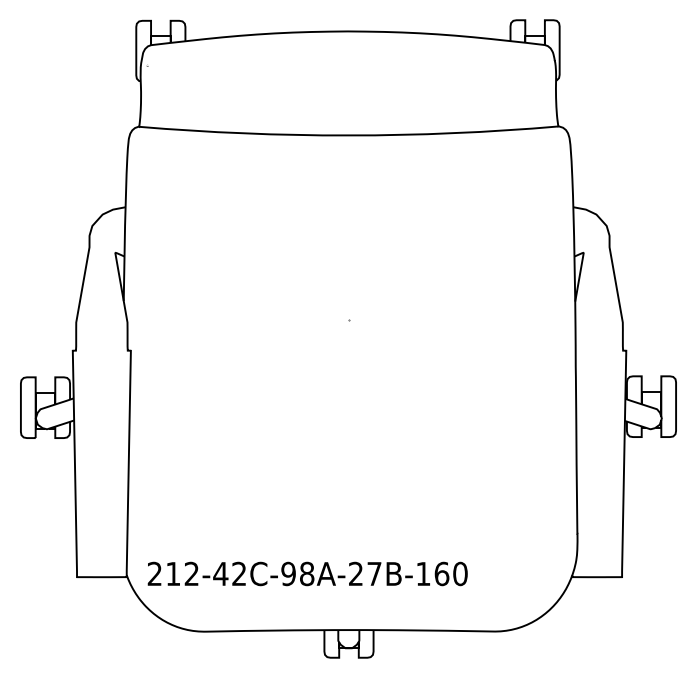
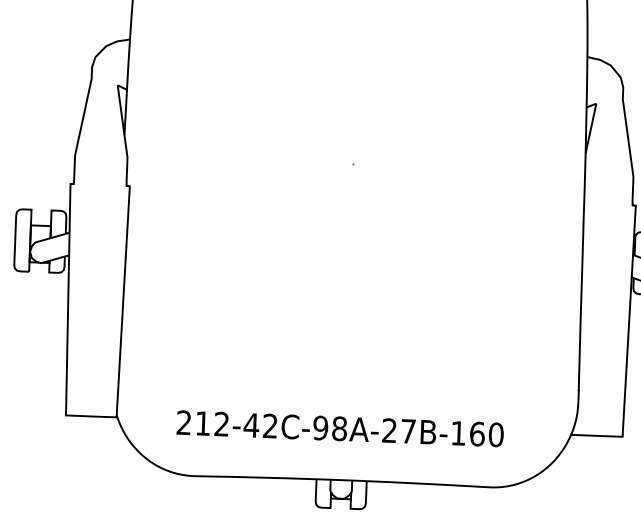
text: (307, 573) -> (340, 428), moved

